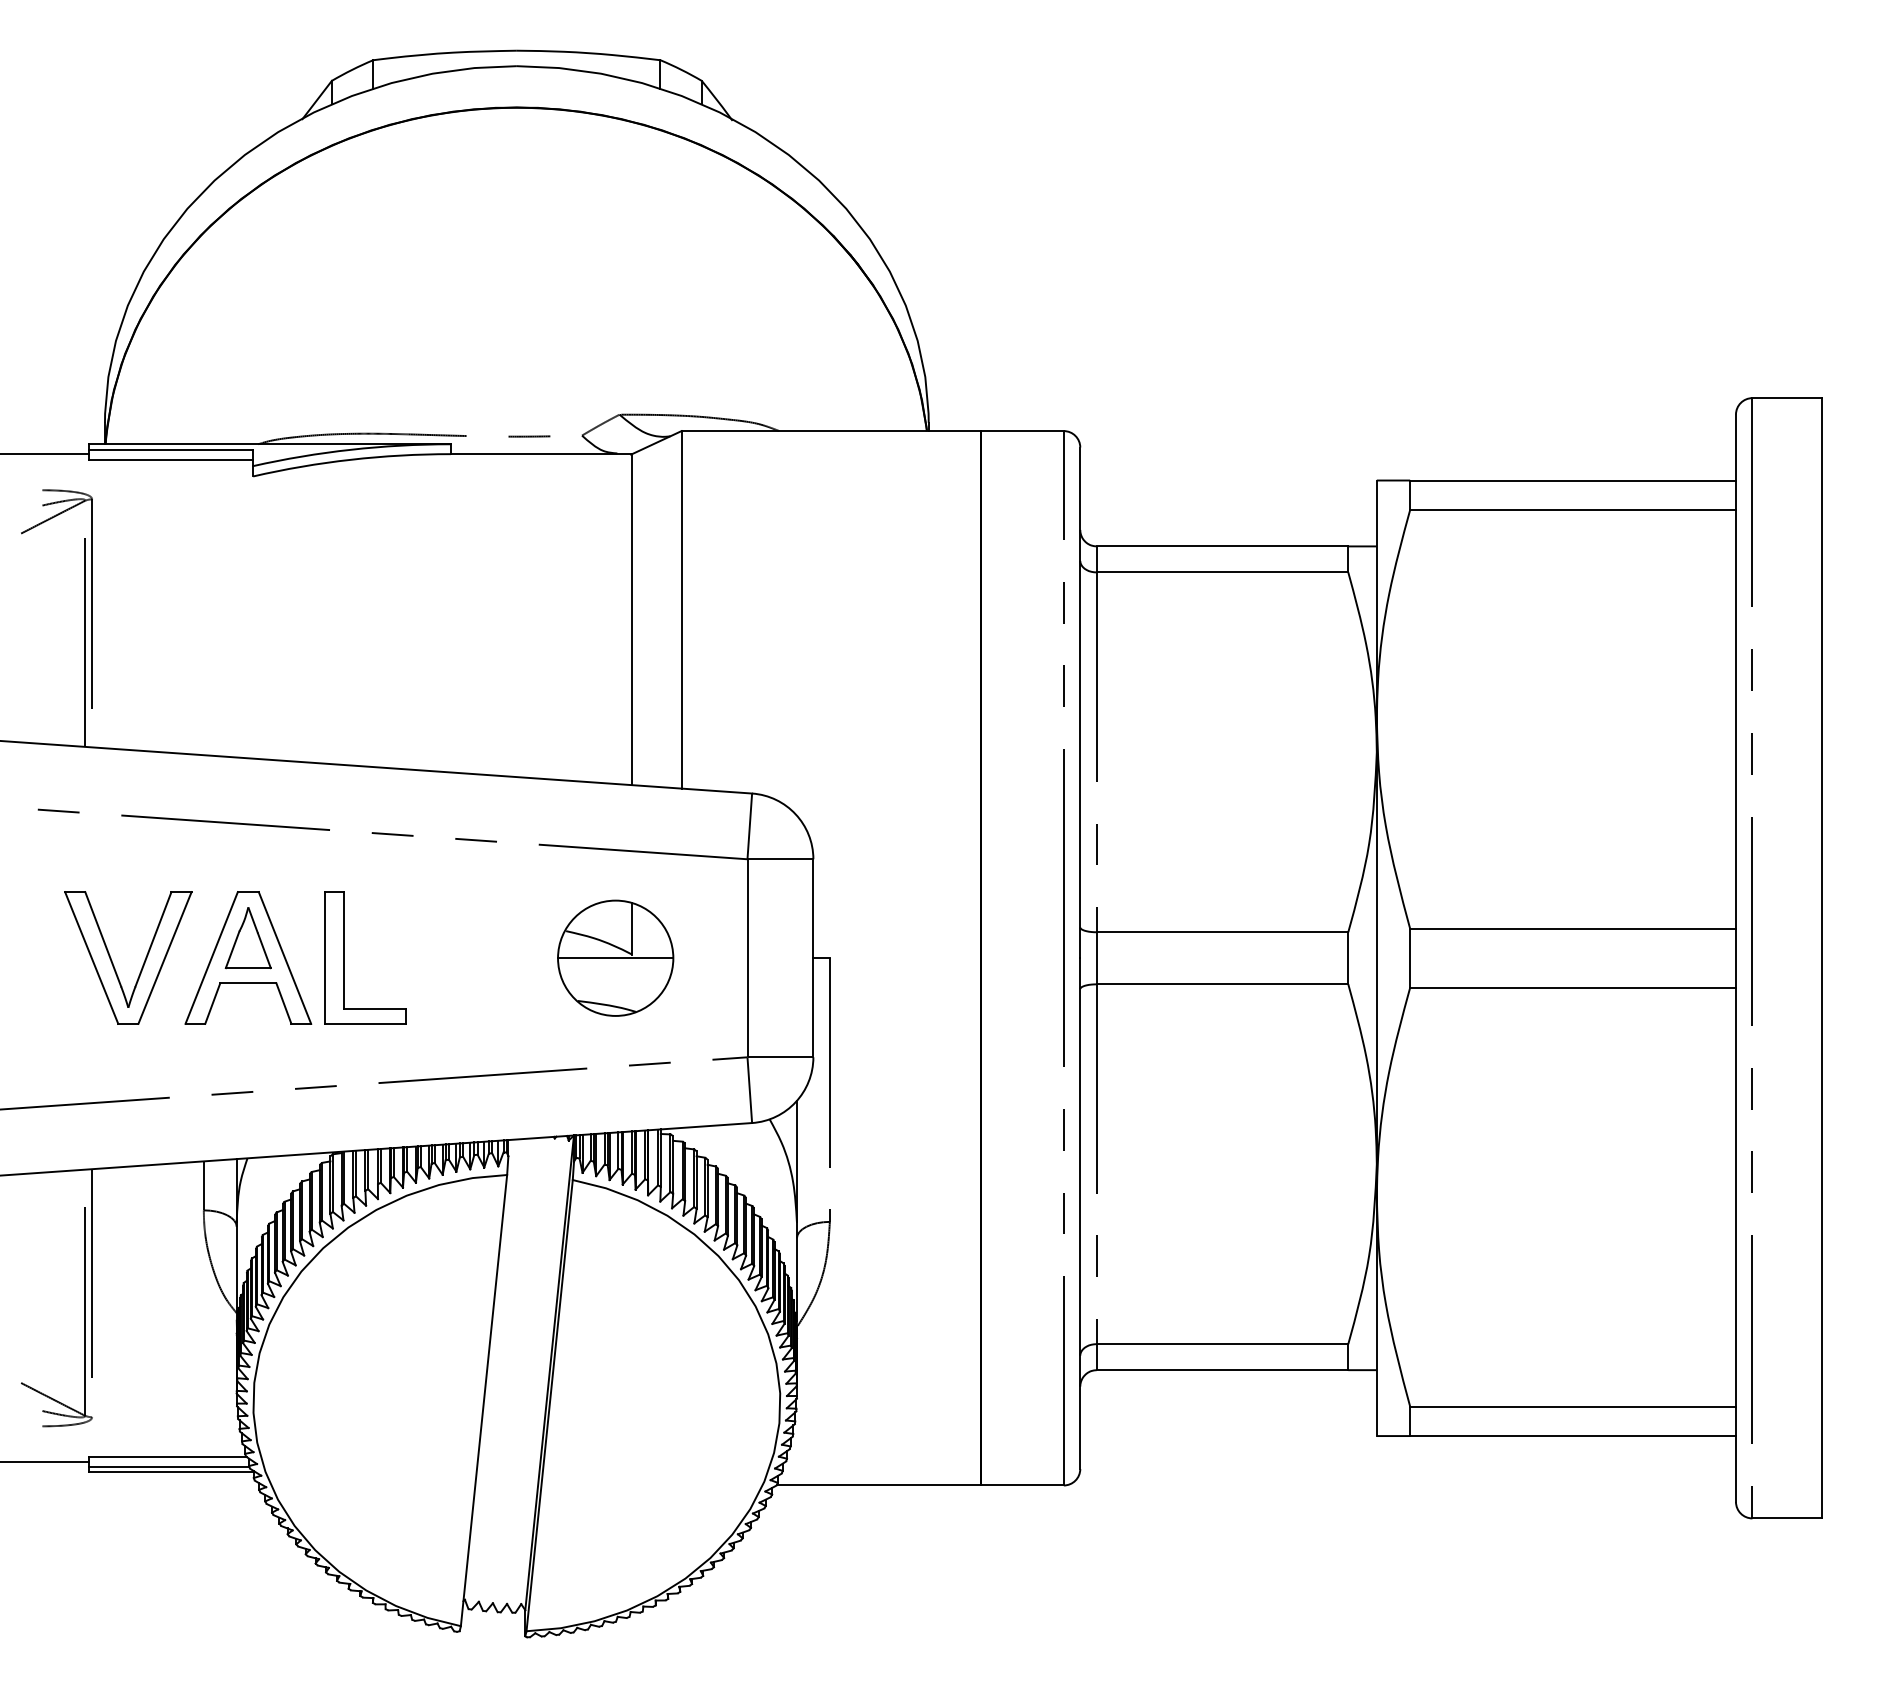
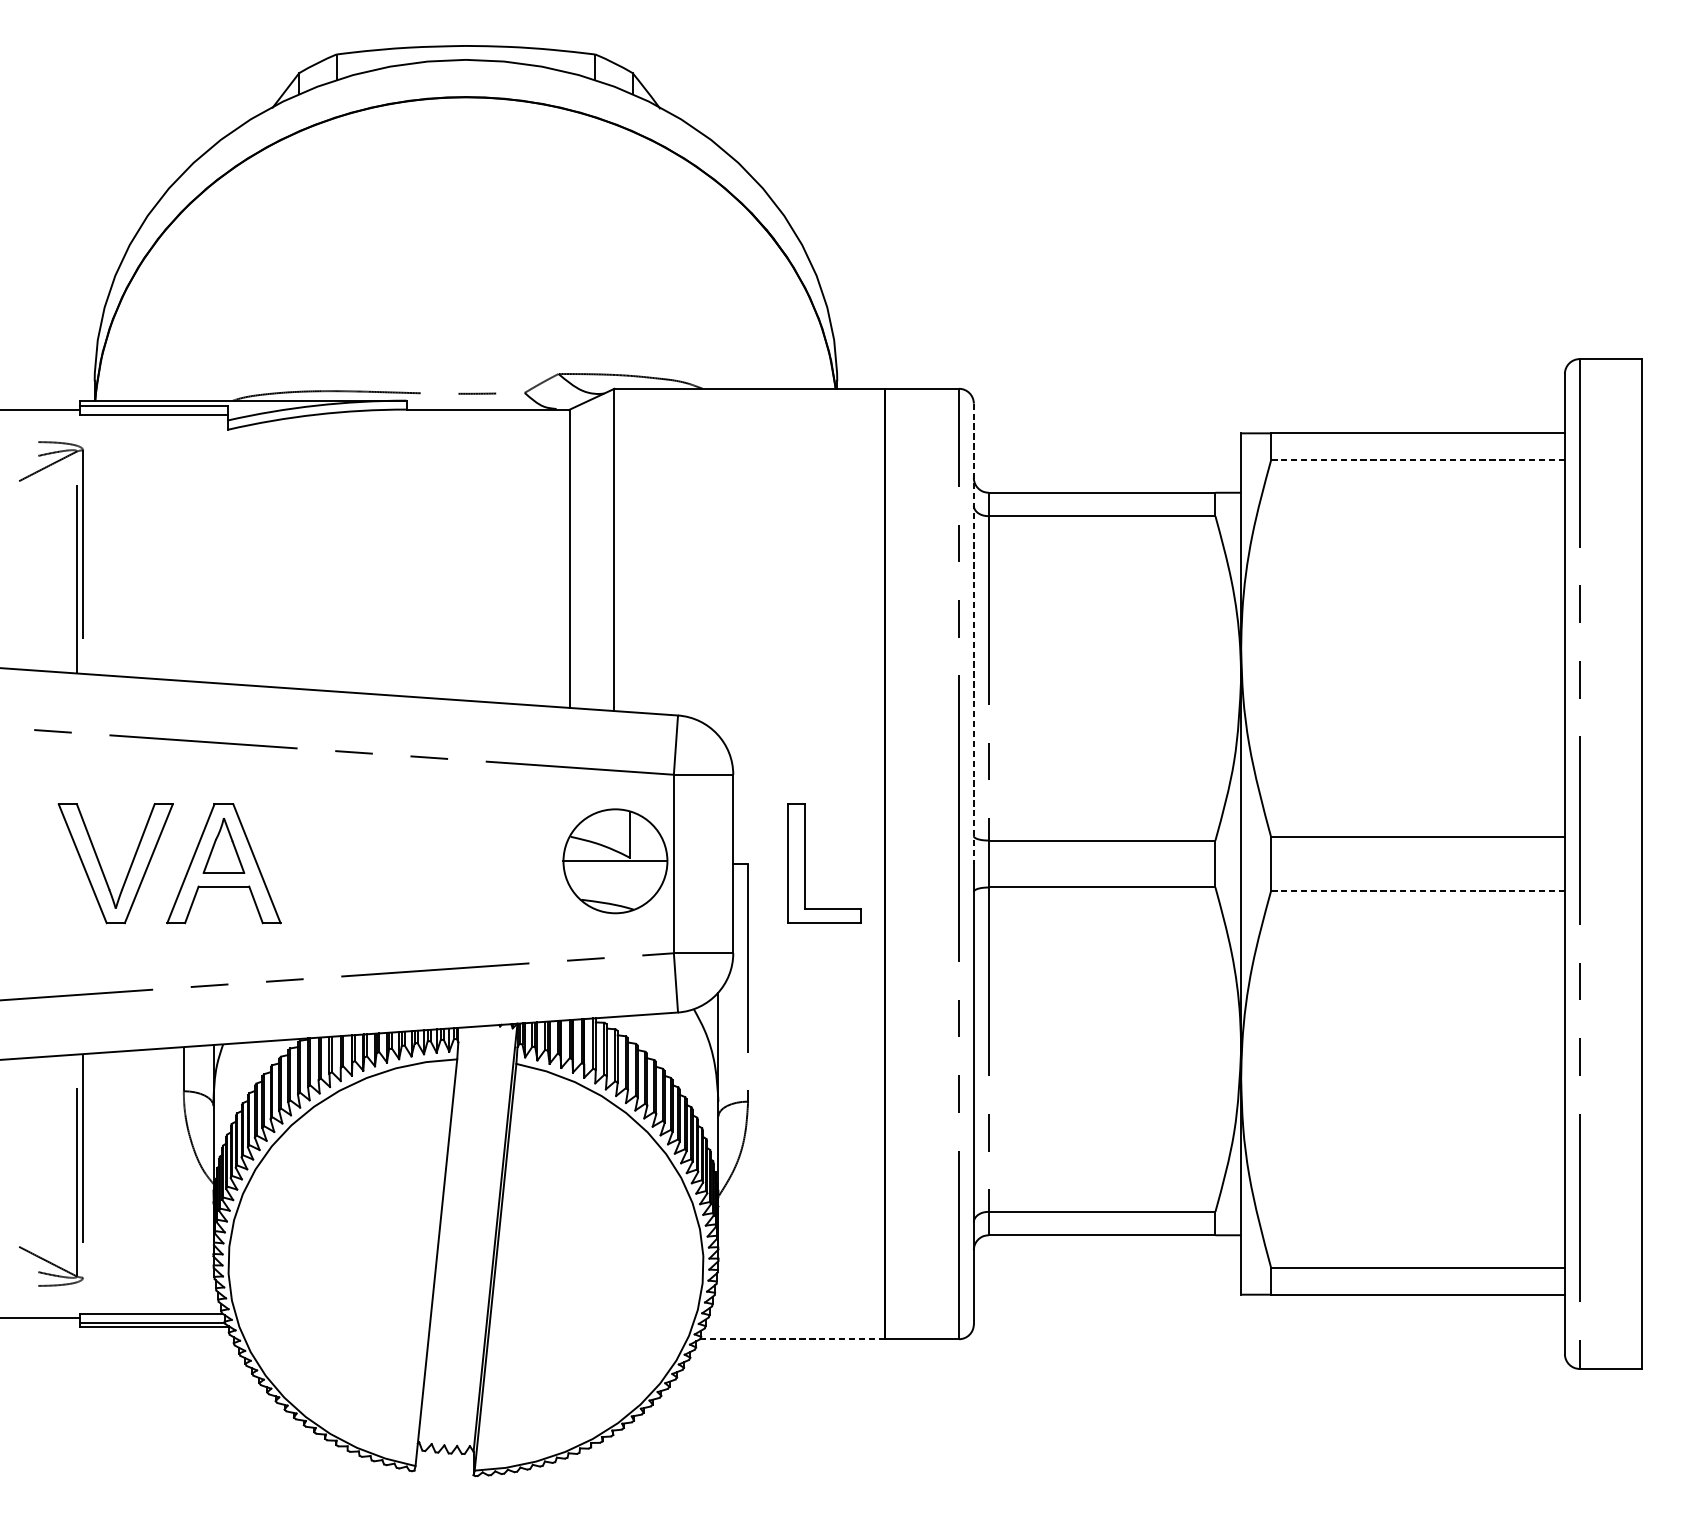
line: (1573, 510) -> (1418, 460), solid -> dashed
line: (1080, 703) -> (974, 634), solid -> dashed
part: (344, 957) -> (805, 863), moved
part: (615, 957) -> (615, 860), moved
line: (1573, 987) -> (1418, 890), solid -> dashed
line: (879, 1485) -> (792, 1339), solid -> dashed

